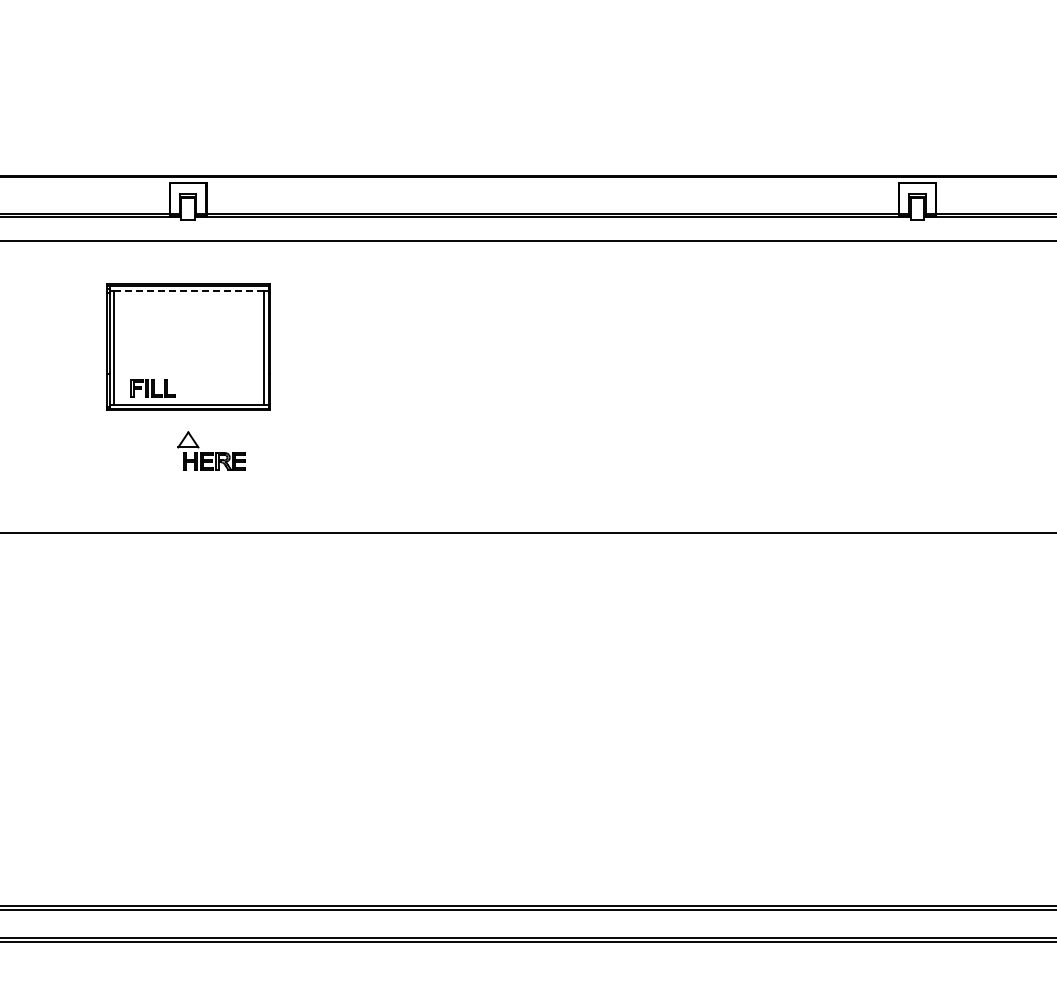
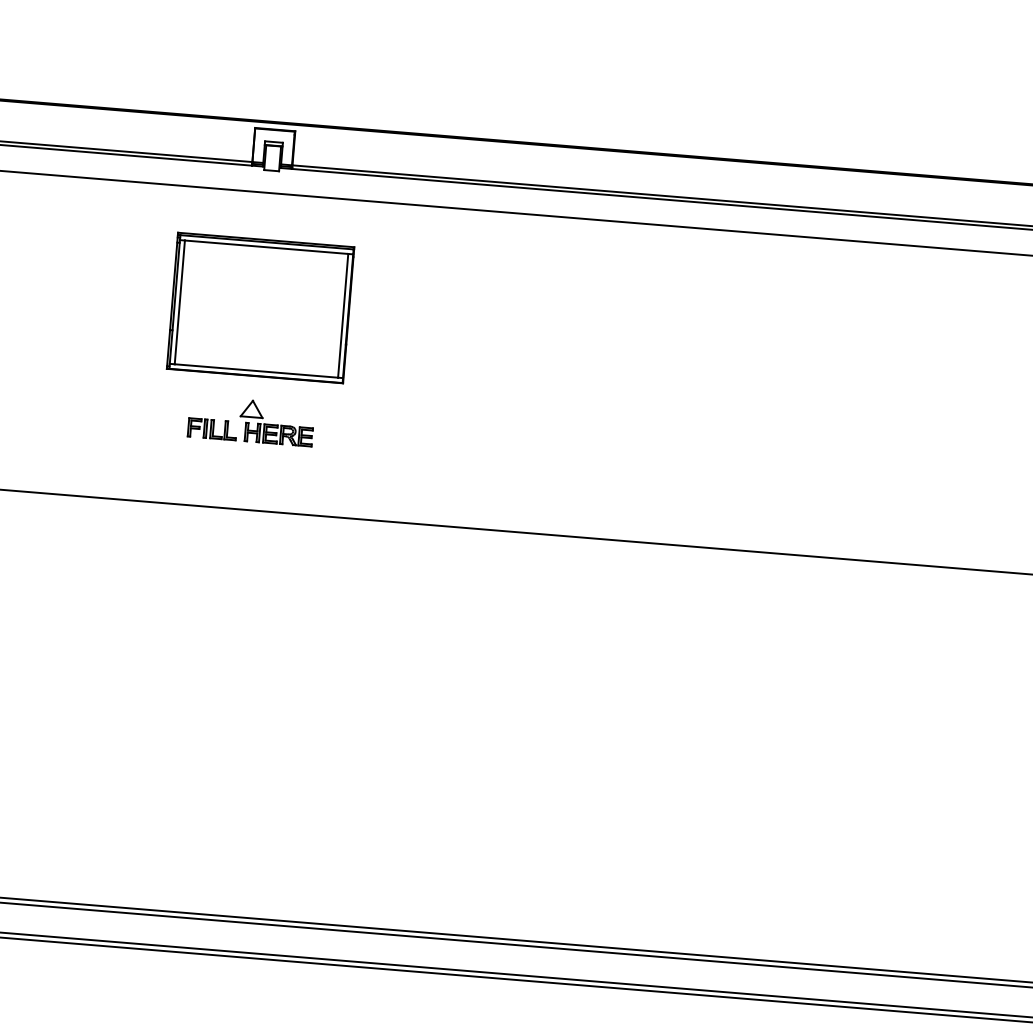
line: (188, 290) -> (265, 246), dashed -> solid
part: (152, 388) -> (211, 429), moved

